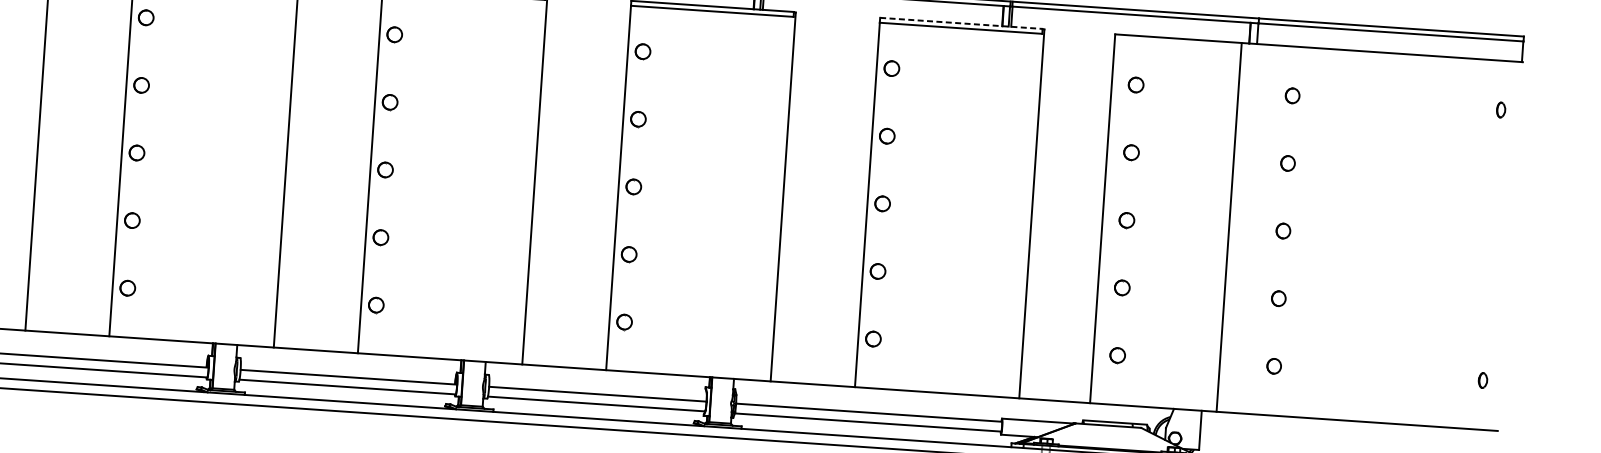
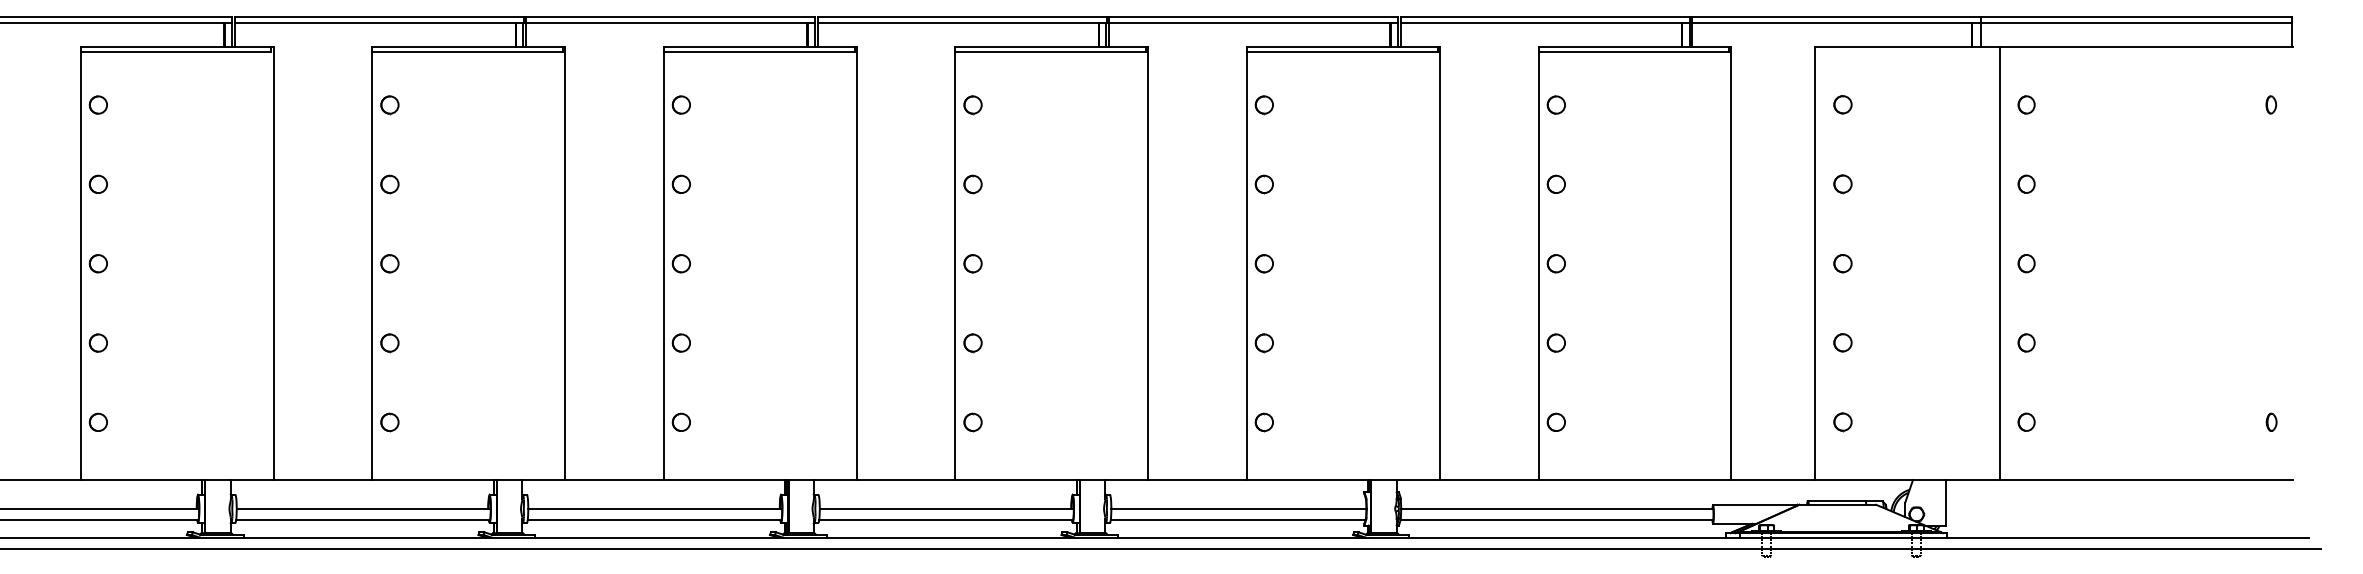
line: (961, 23) -> (1634, 46), dashed -> solid
line: (1228, 227) -> (1999, 263), moved

